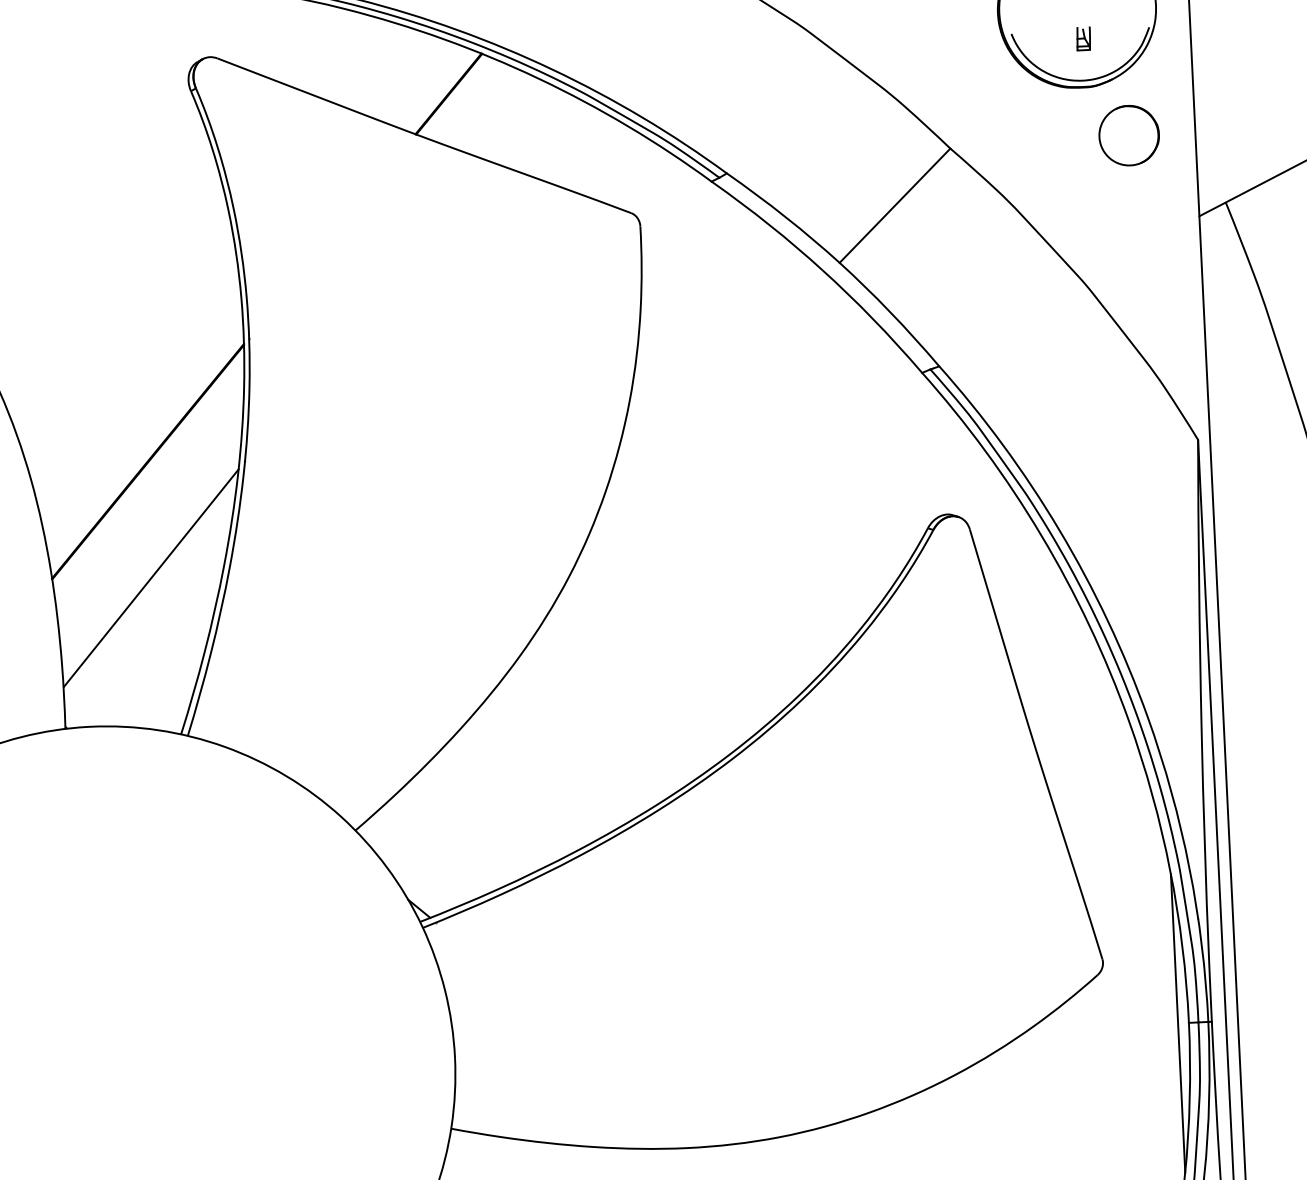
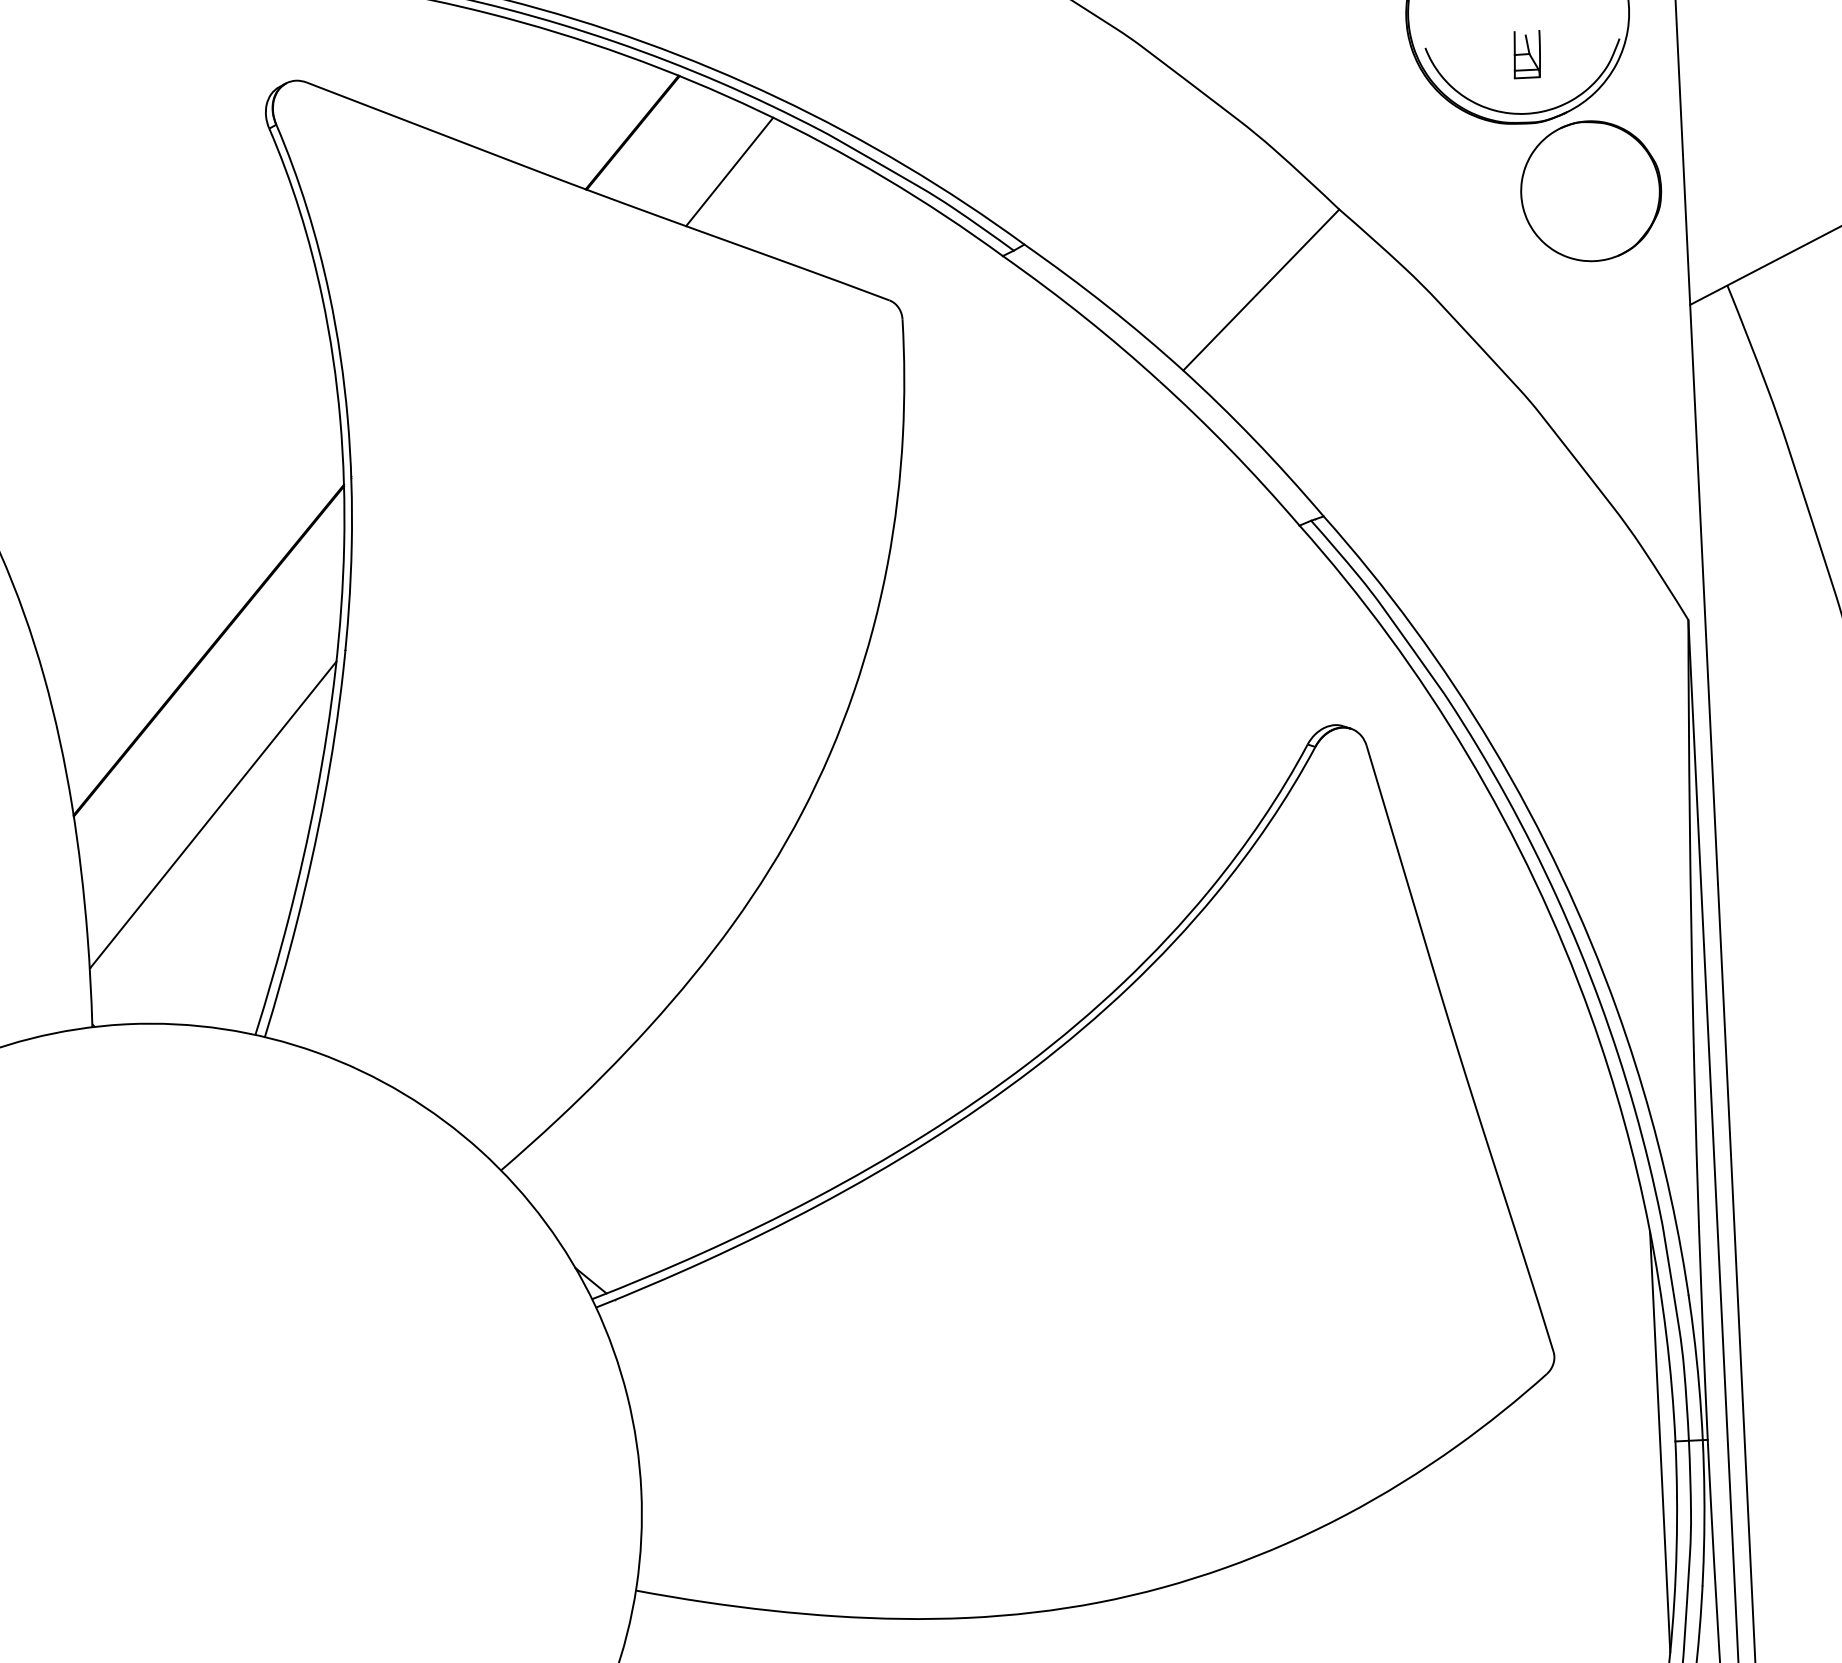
part: (1083, 38) -> (1526, 54), size x1.43
line: (517, 121) -> (729, 171), added
part: (1129, 135) -> (1591, 191), size x1.67

